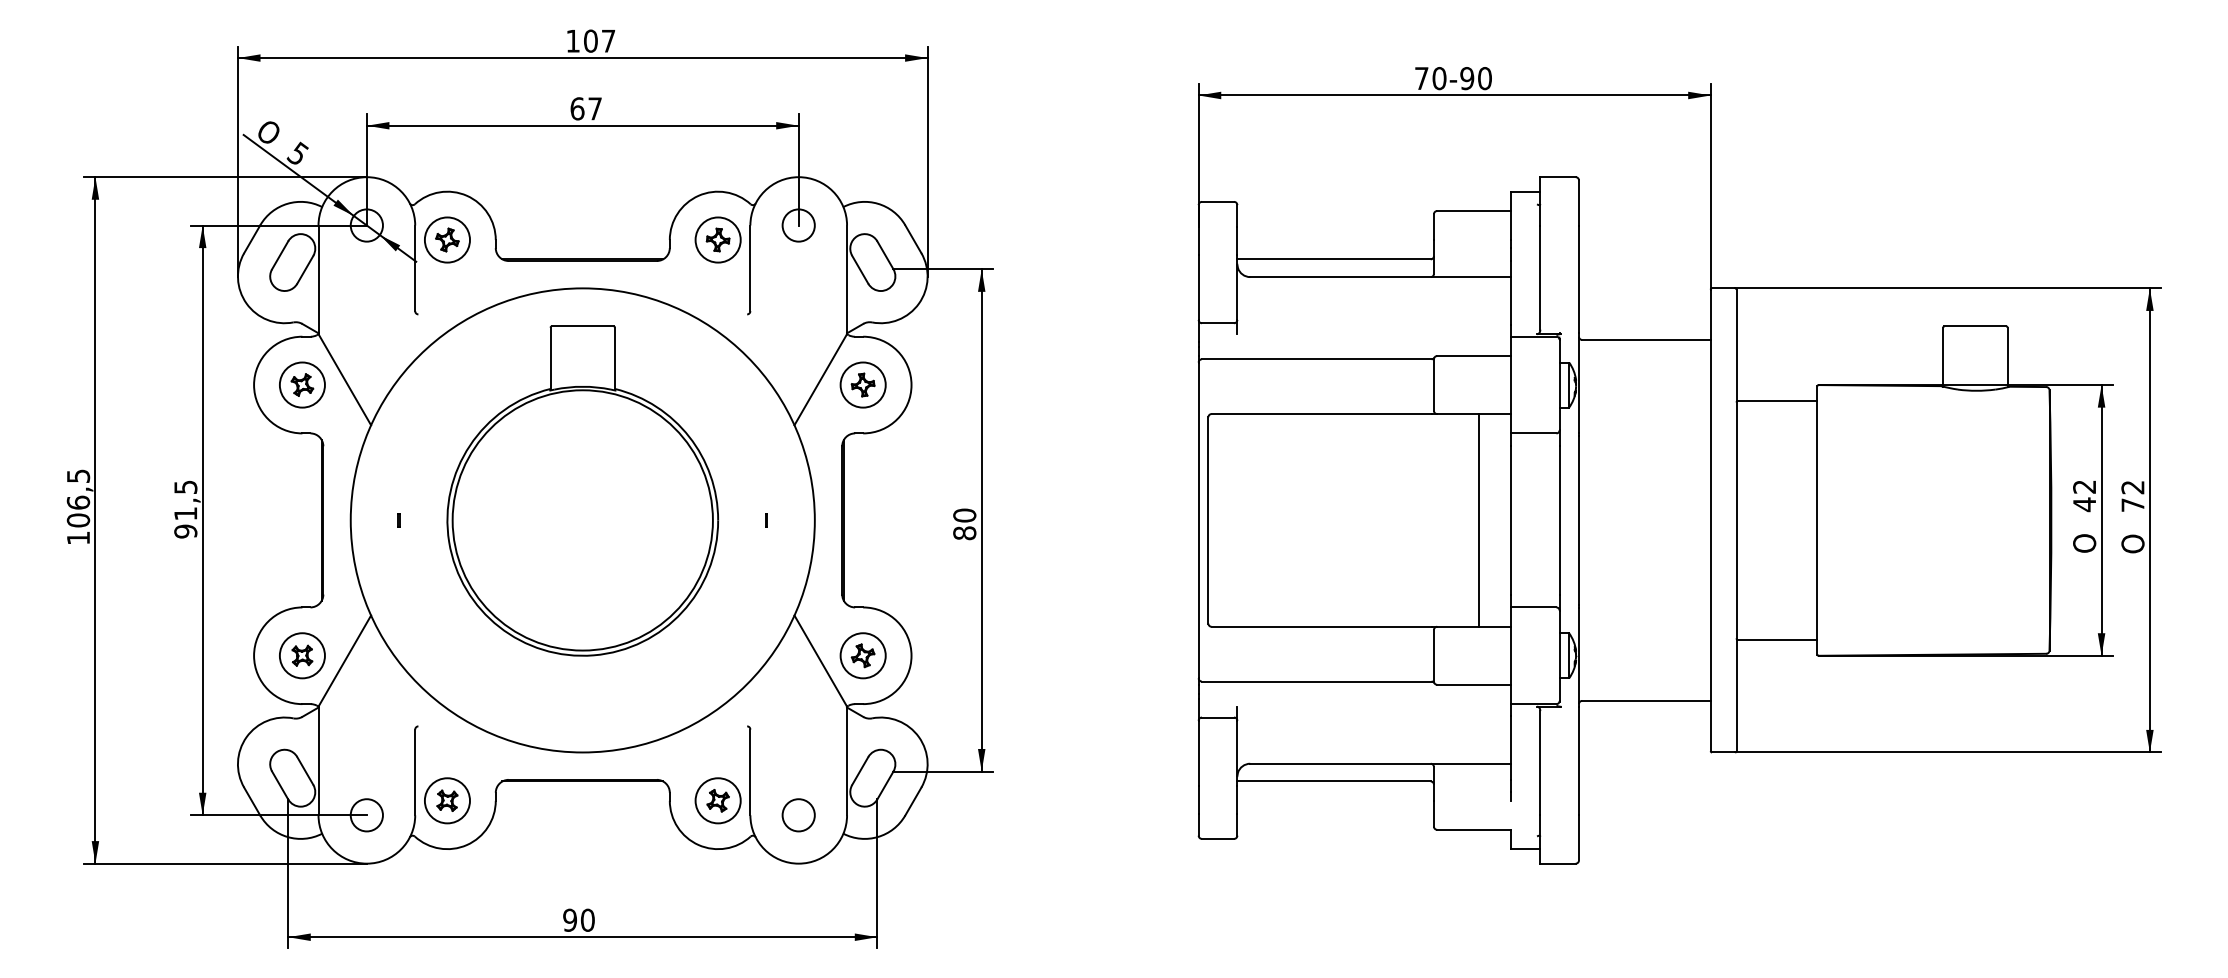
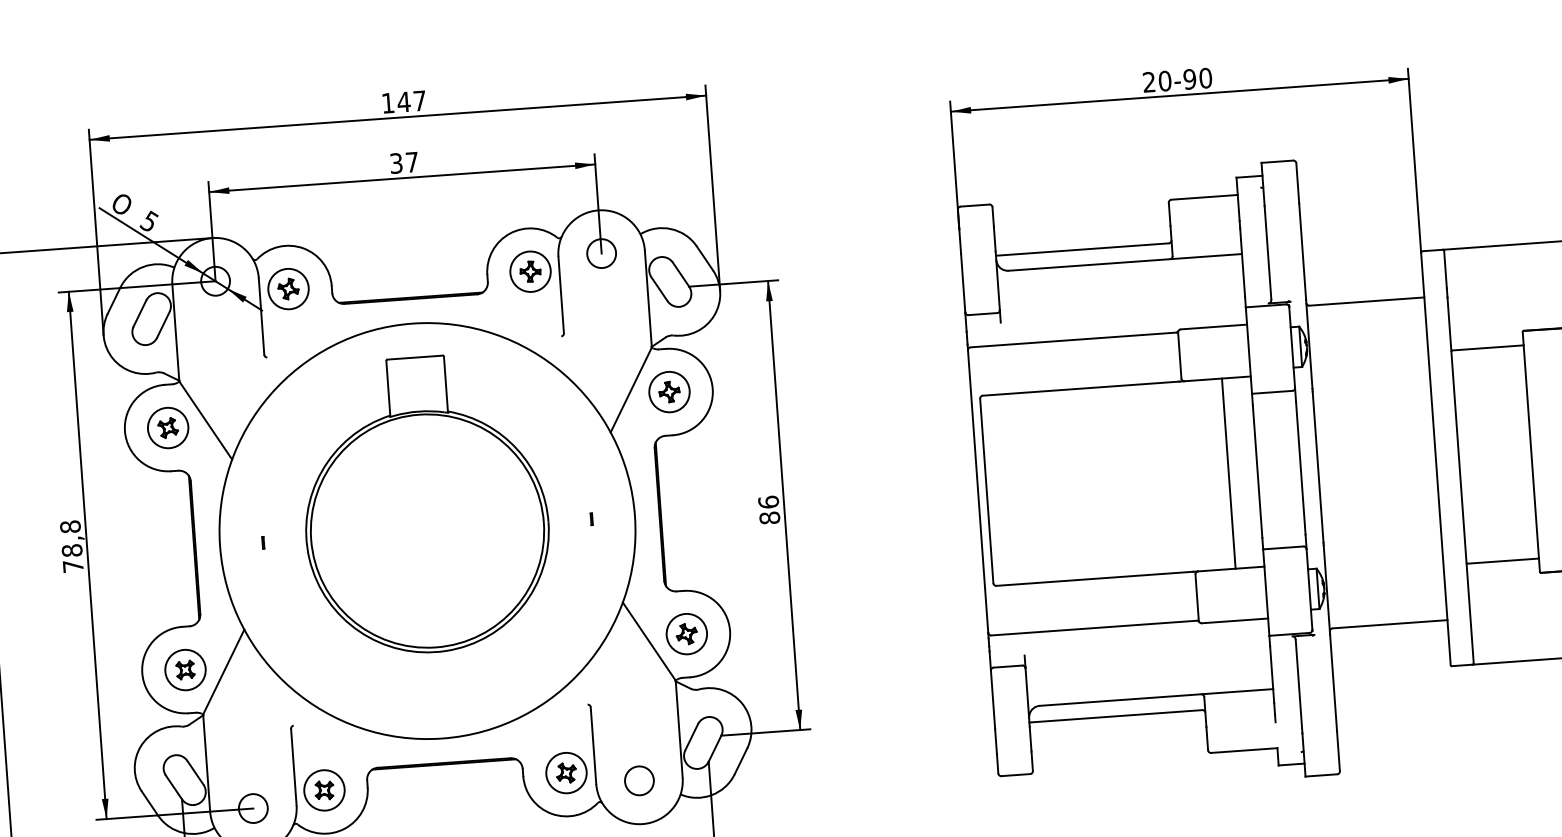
text: (590, 40) -> (403, 101), 107 -> 147
text: (1421, 78) -> (1149, 82), 70-90 -> 20-90
text: (577, 108) -> (396, 163), 67 -> 37
text: (185, 509) -> (71, 546), 91,5 -> 78,8
text: (964, 515) -> (768, 502), 80 -> 86

